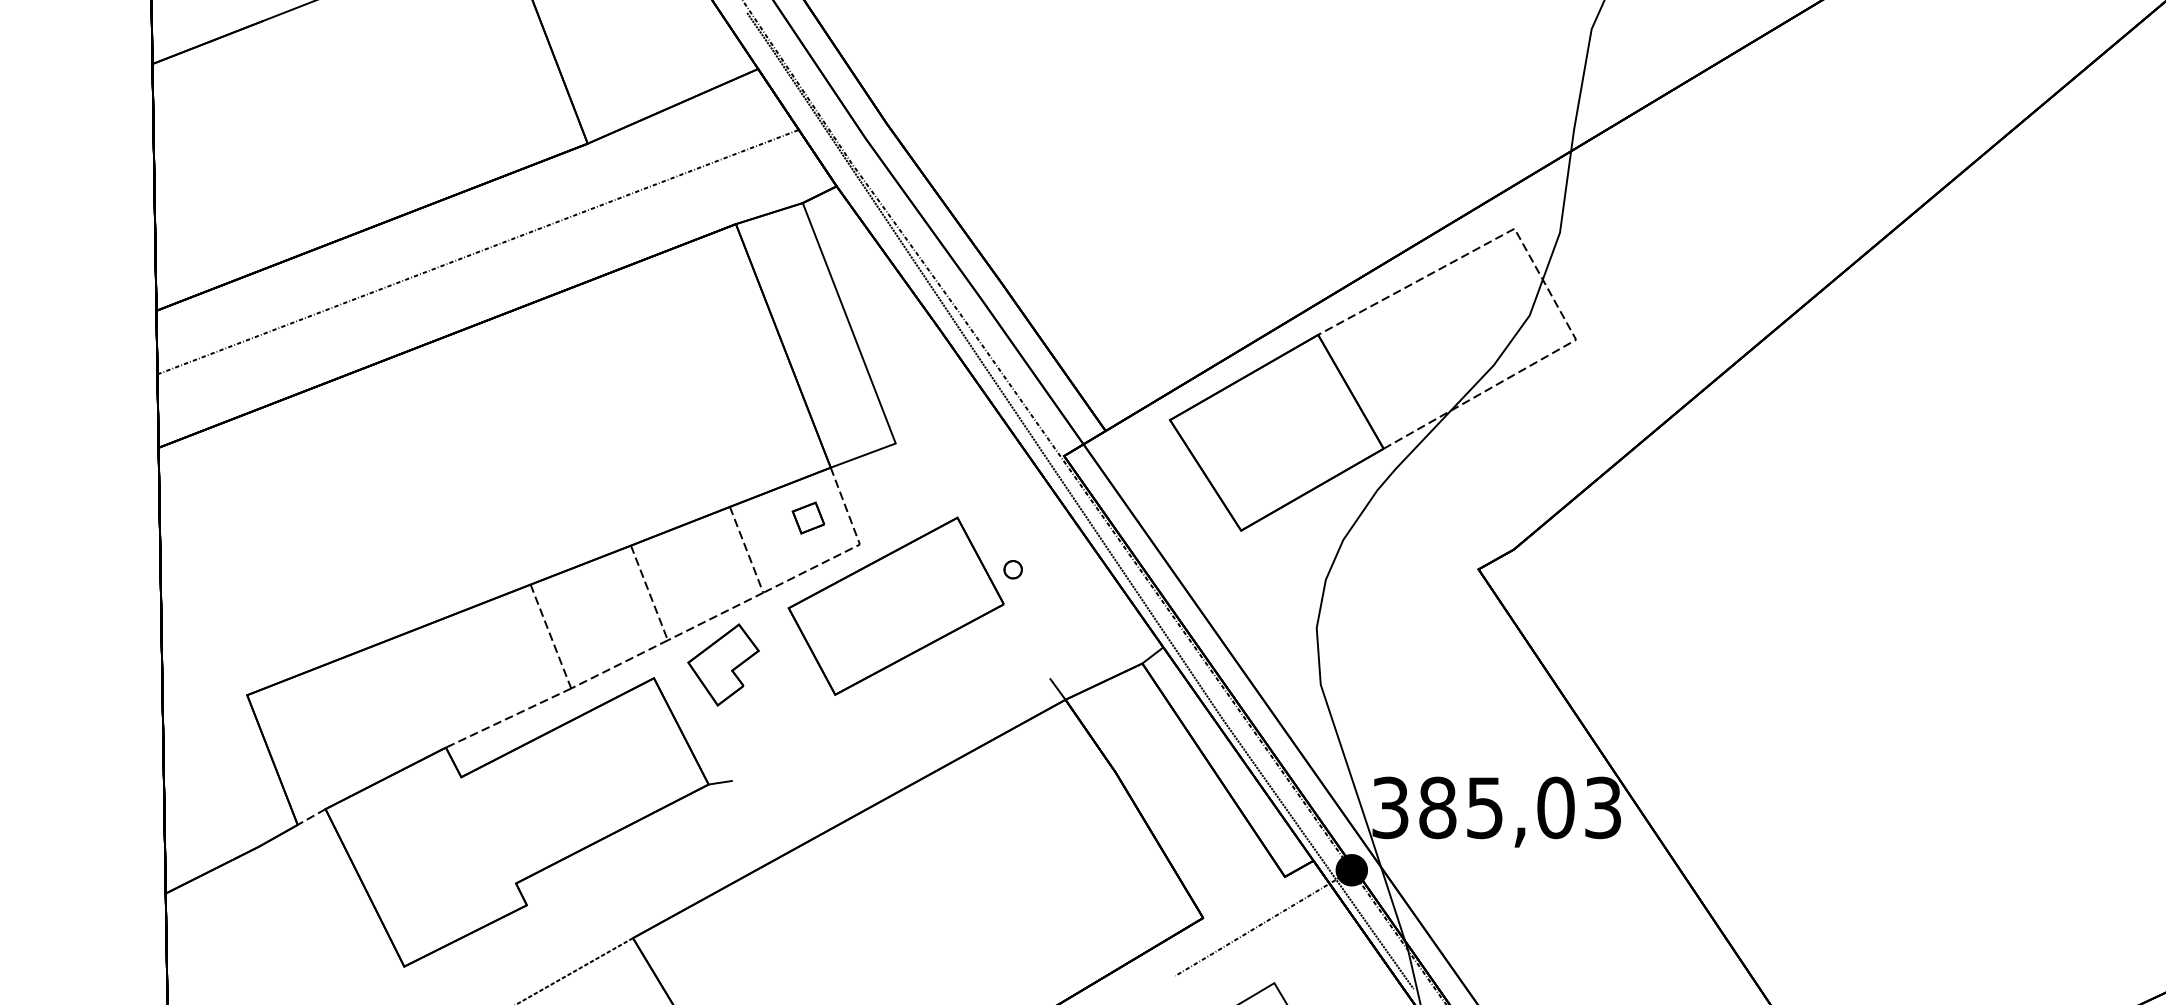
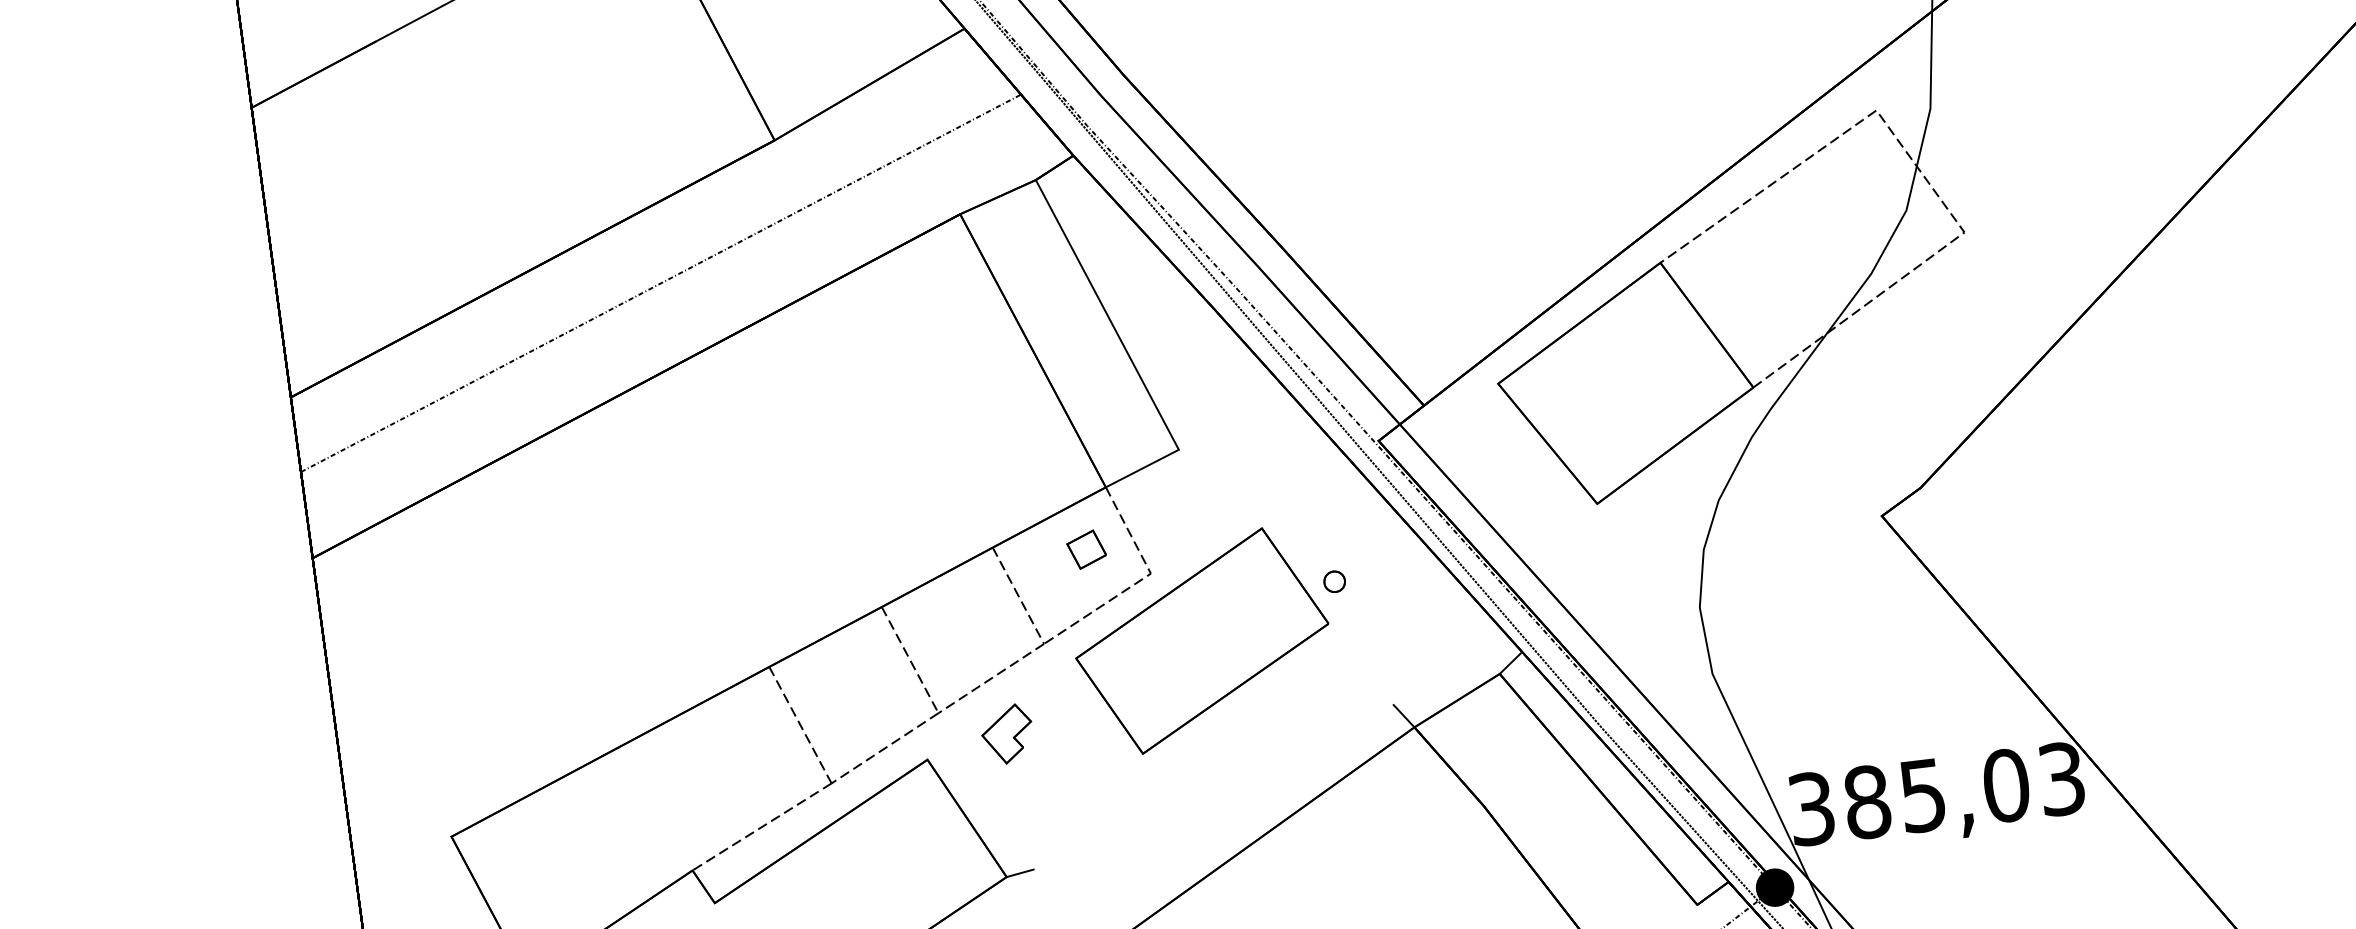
part: (723, 664) -> (1007, 733), size x0.6

